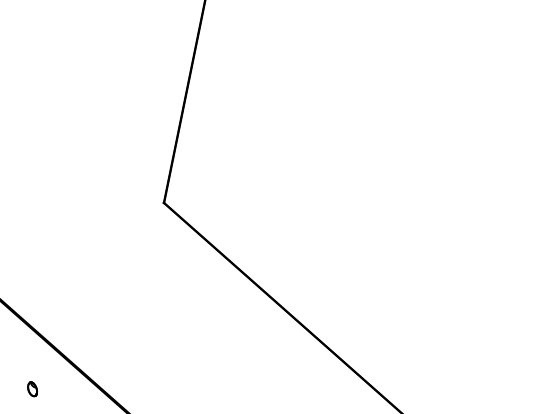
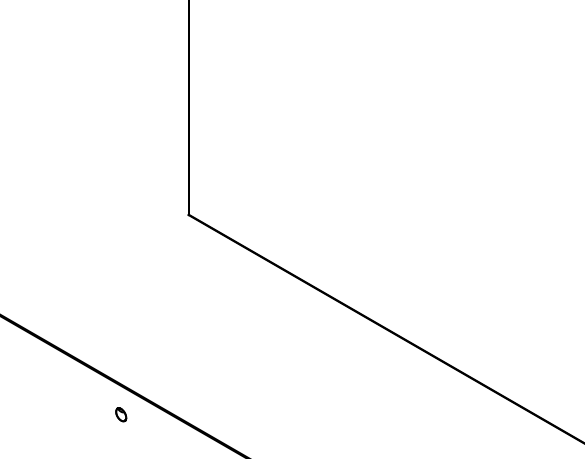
part: (32, 389) -> (121, 414), moved

